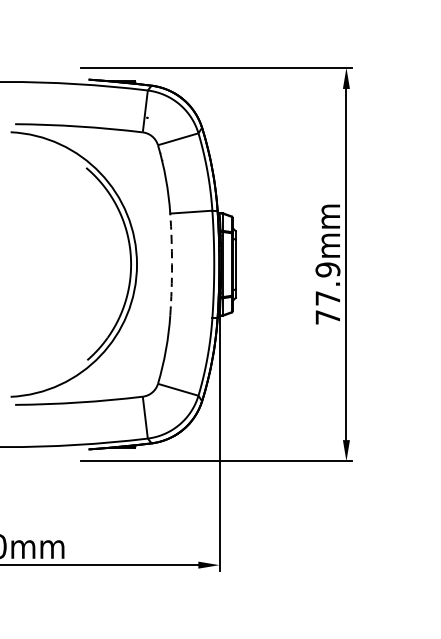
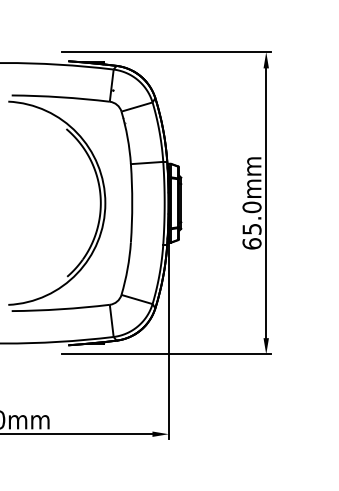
arc: (172, 264) -> (132, 203), dashed -> solid
text: (327, 293) -> (251, 225), 77.9mm -> 65.0mm

